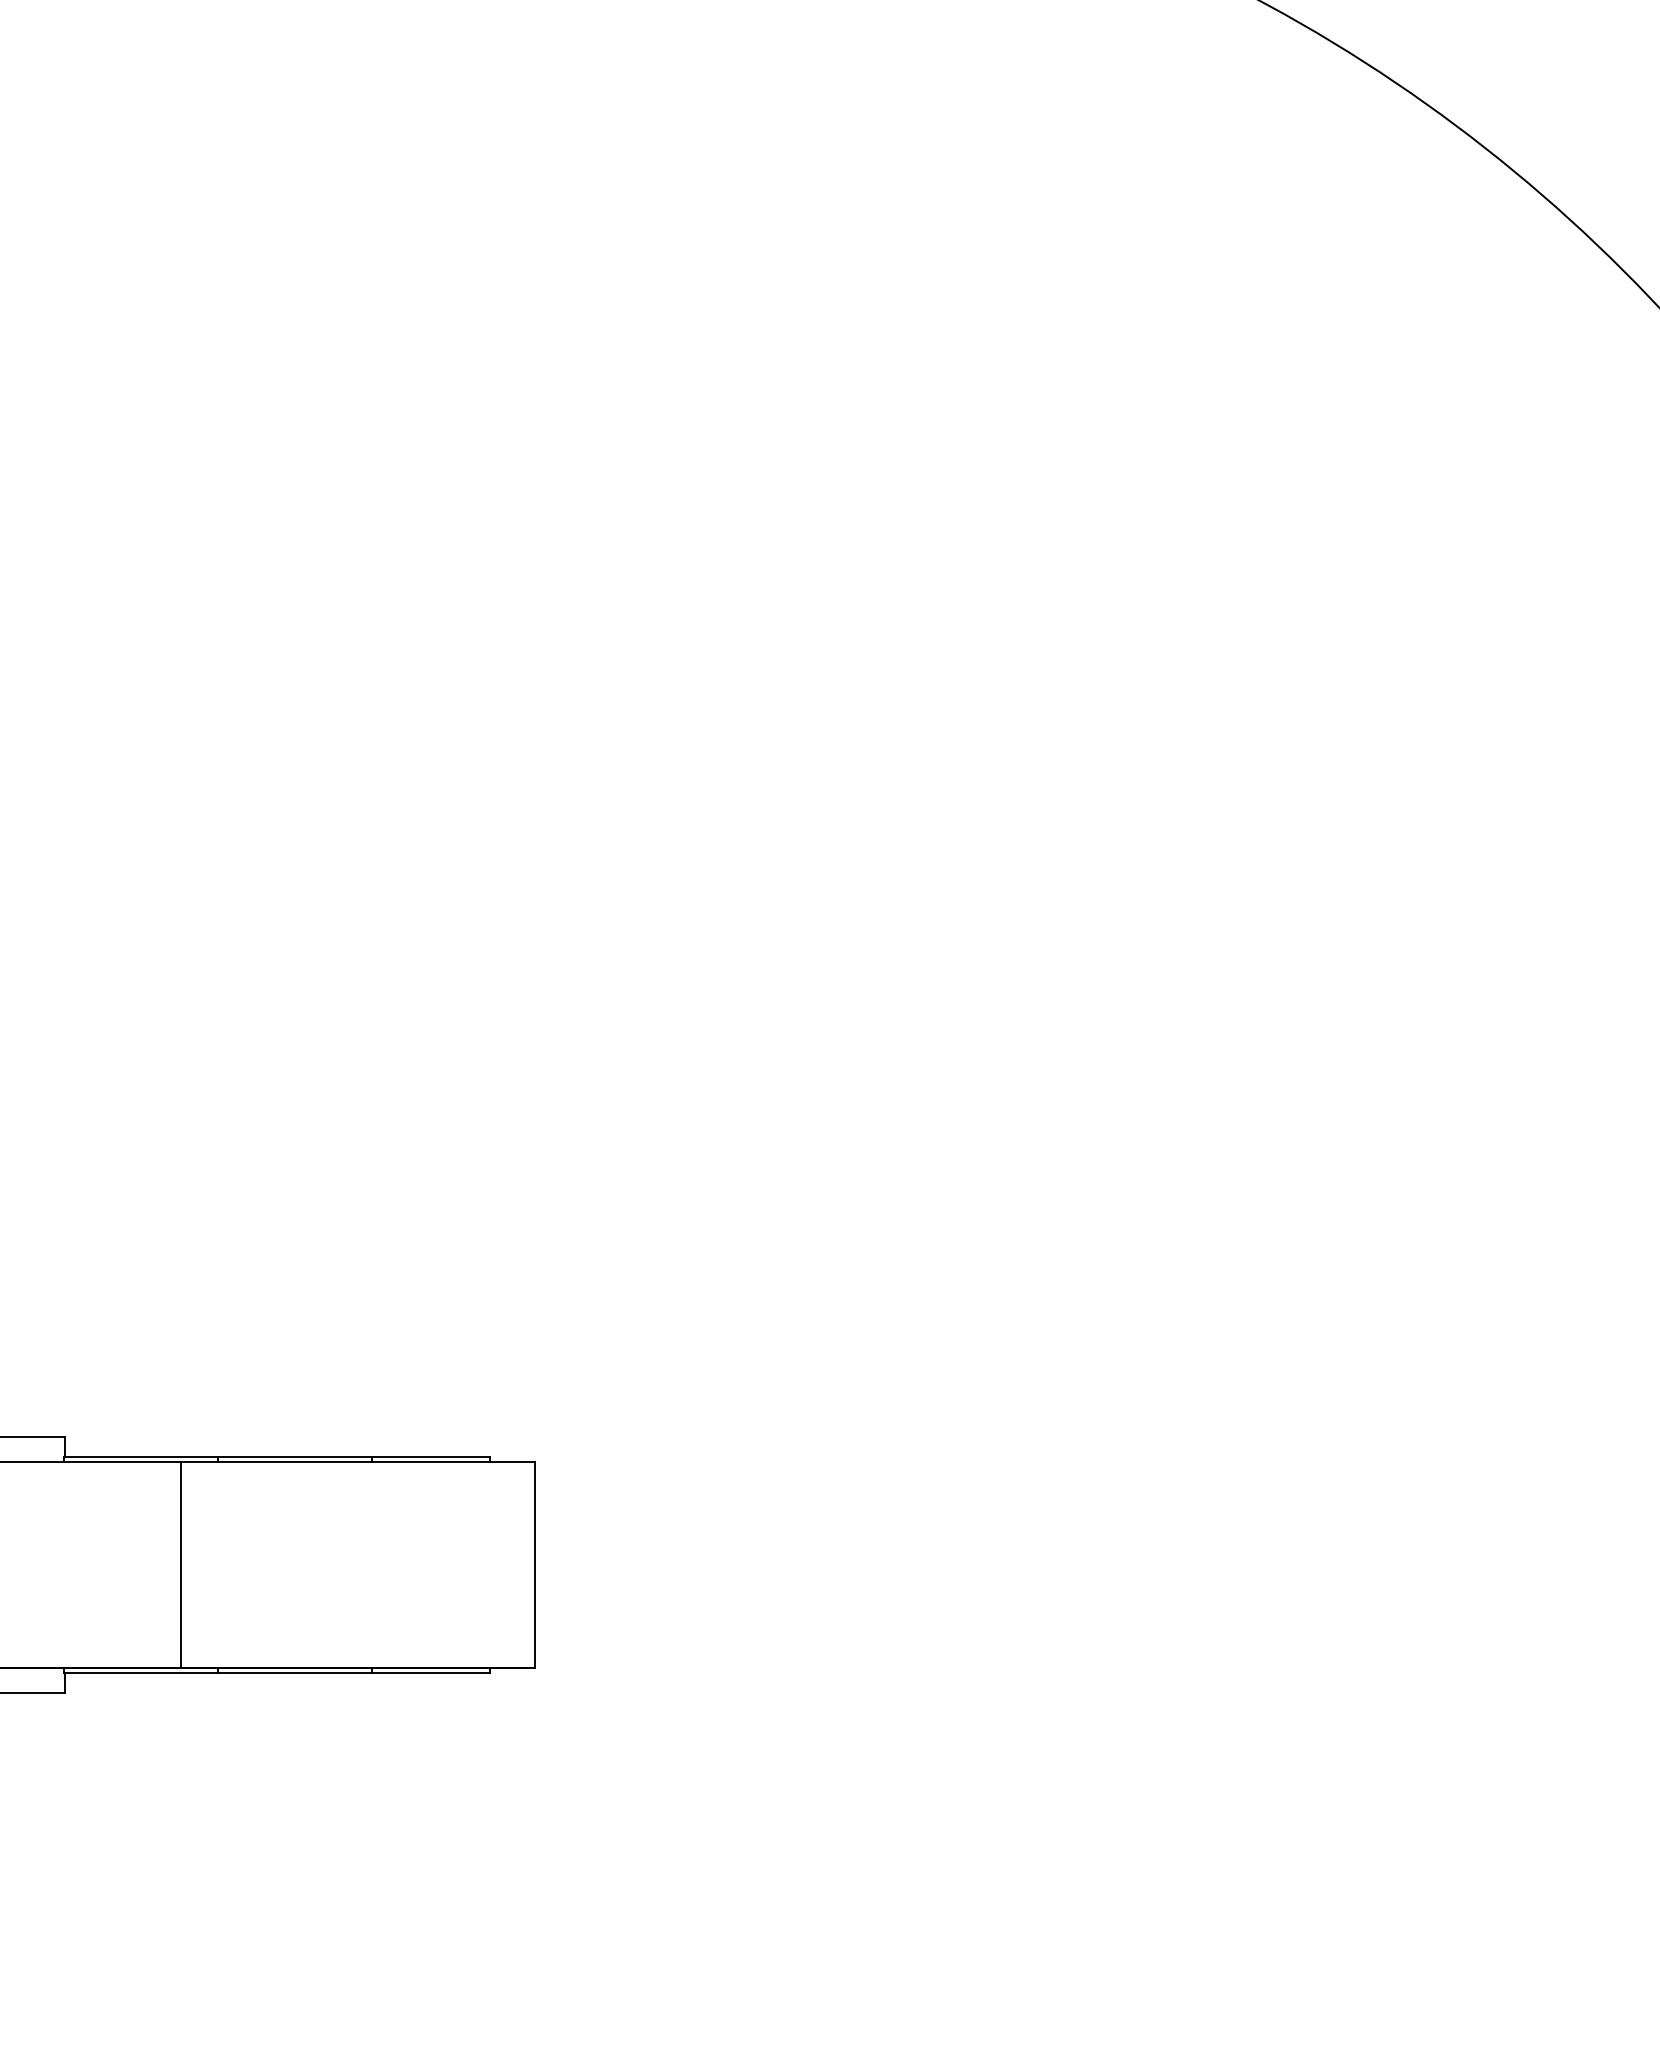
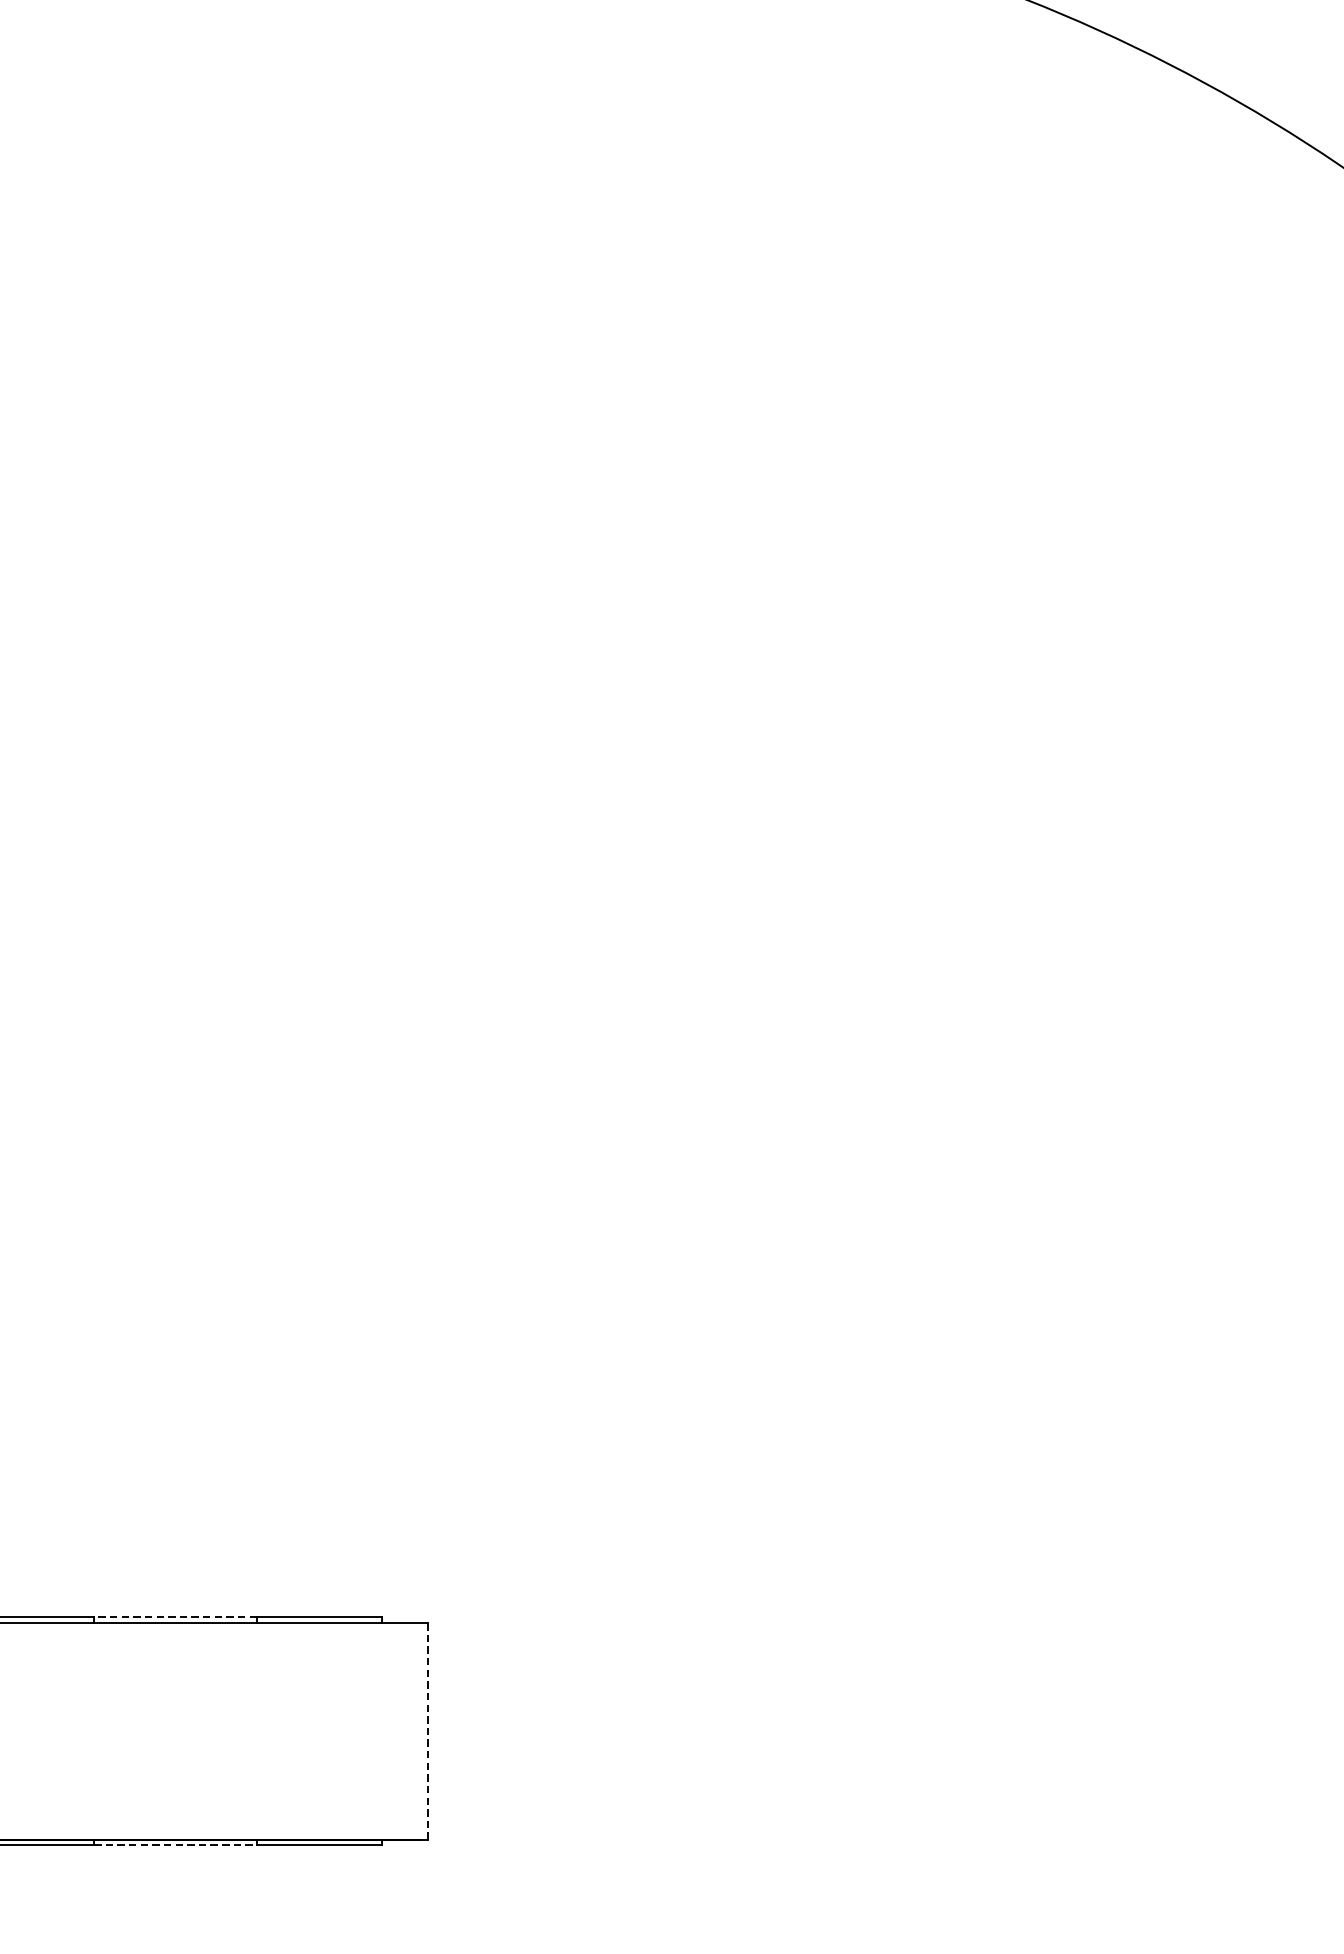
line: (295, 1457) -> (175, 1617), solid -> dashed
line: (180, 1564) -> (54, 1730), removed
line: (534, 1565) -> (428, 1731), solid -> dashed
line: (295, 1672) -> (175, 1844), solid -> dashed

